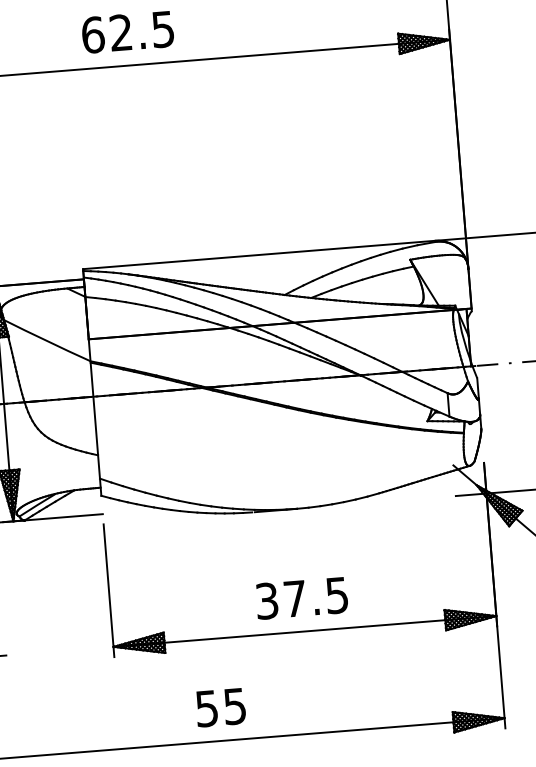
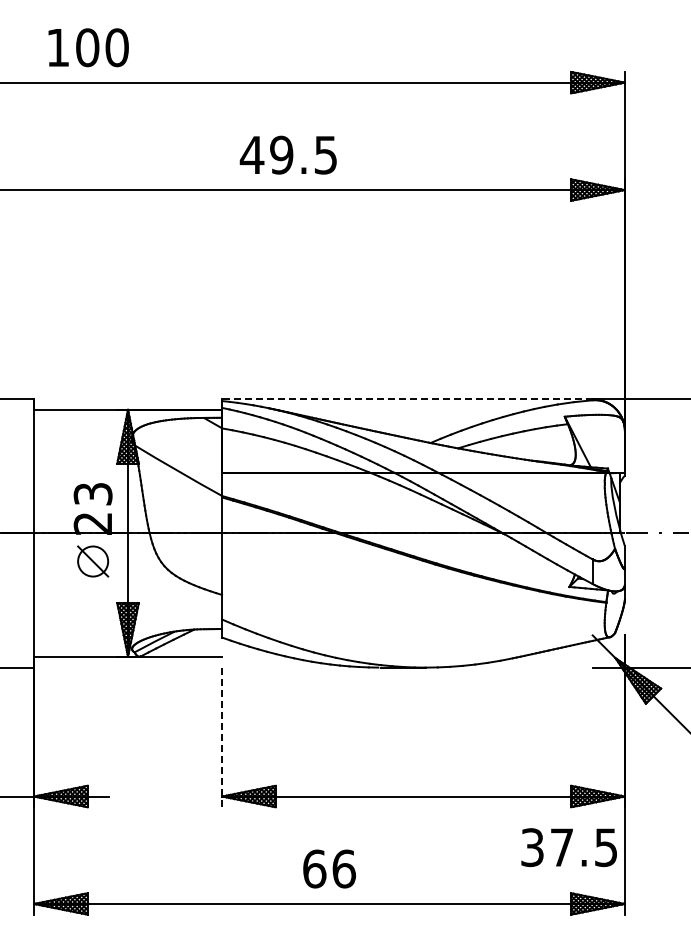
text: (106, 33) -> (266, 154), 62.5 -> 49.5
line: (258, 255) -> (406, 399), solid -> dashed
line: (109, 590) -> (222, 737), solid -> dashed
text: (301, 598) -> (568, 847), moved
text: (221, 707) -> (329, 868), 55 -> 66

